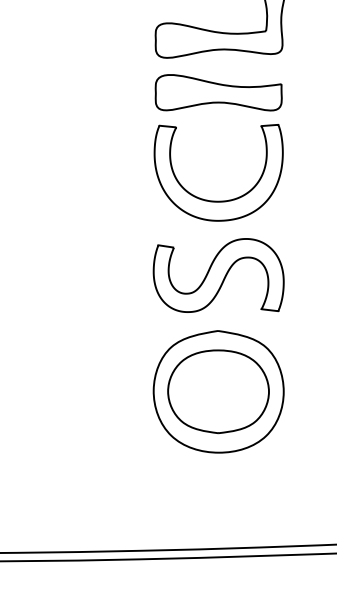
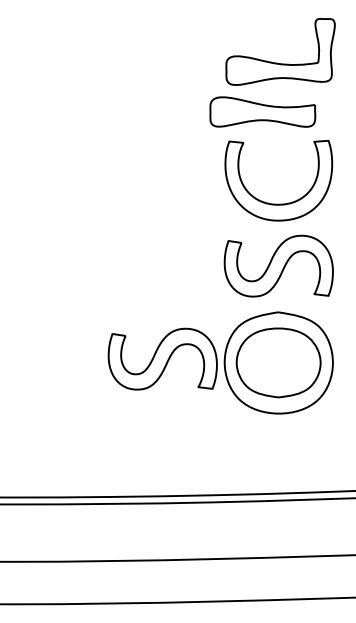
part: (218, 92) -> (262, 111), moved
part: (78, 386) -> (162, 358), added

